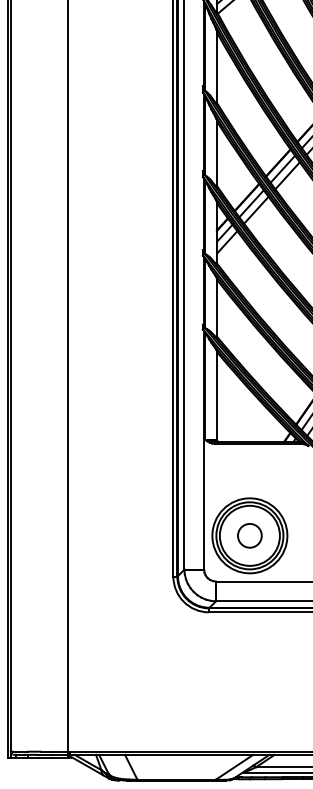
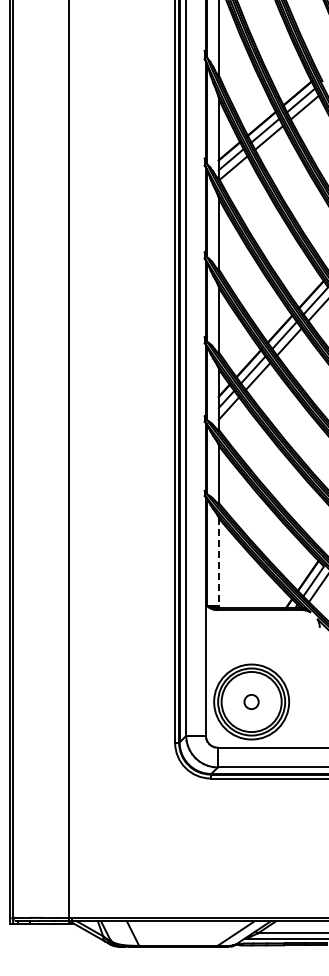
line: (216, 396) -> (218, 562), solid -> dashed
circle: (249, 535) -> (251, 701), size x0.6

